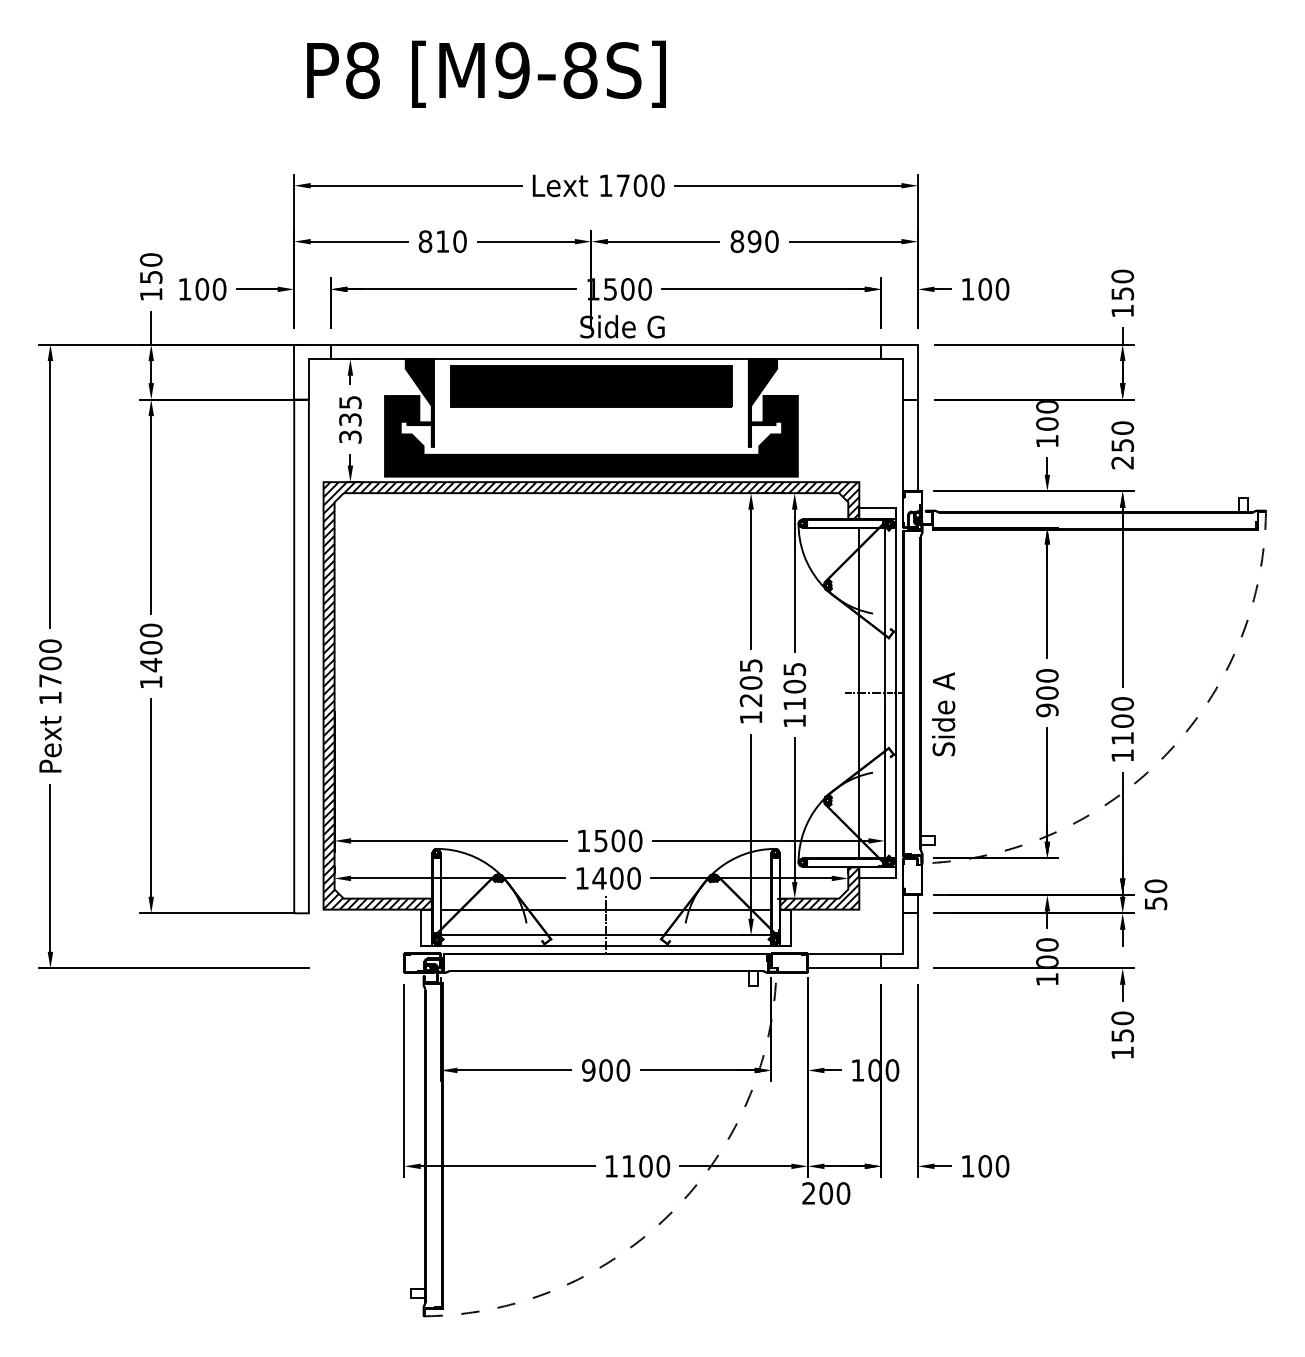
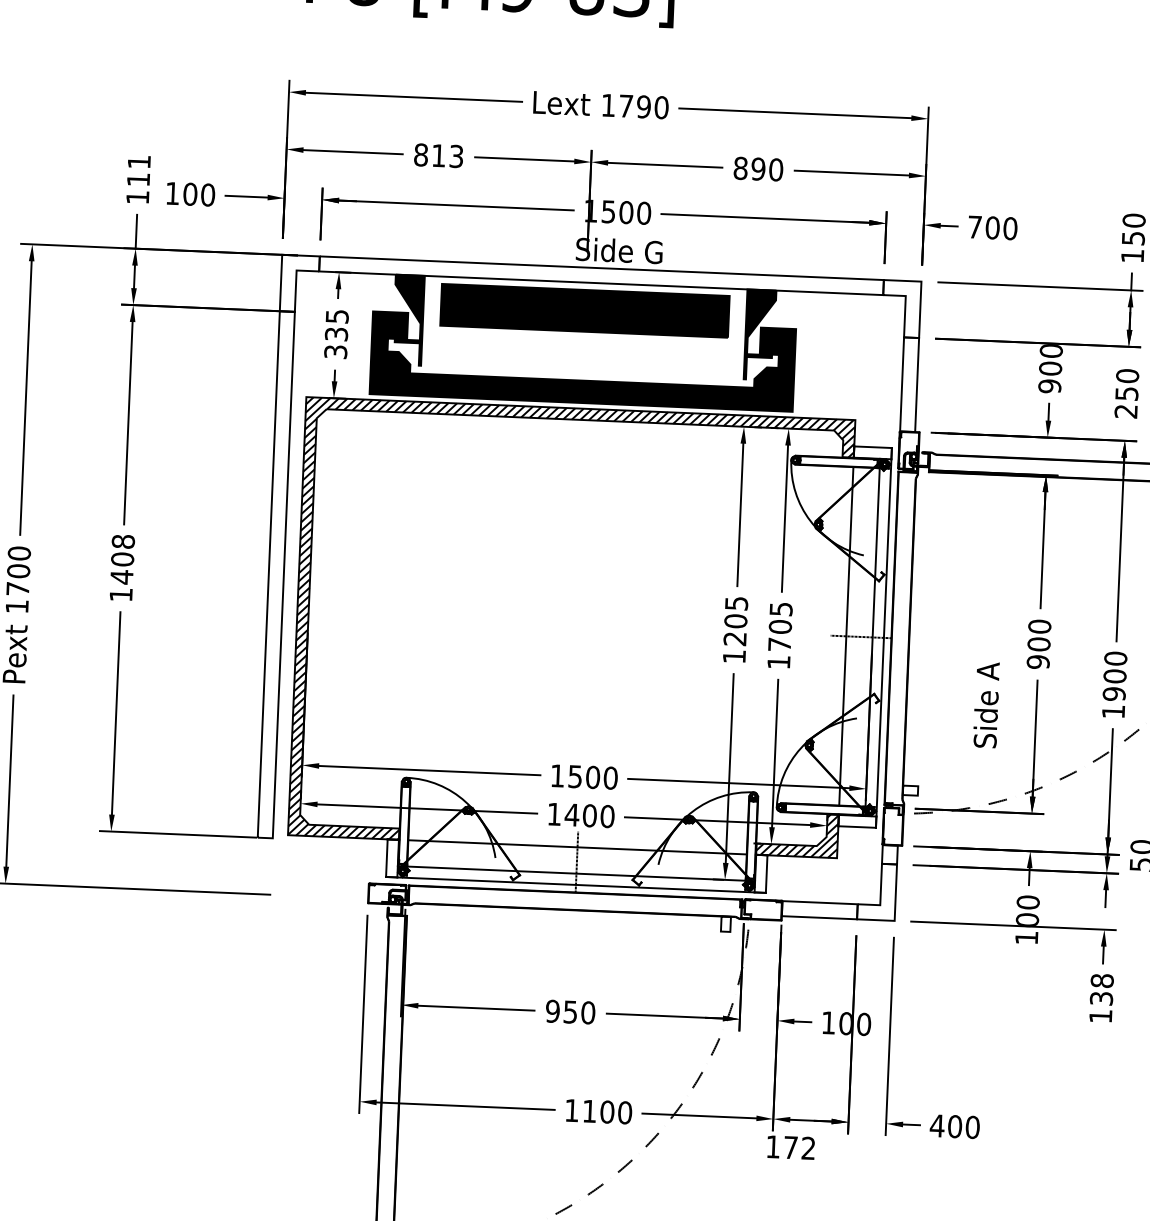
text: (640, 185) -> (643, 106), 1700 -> 1790
text: (459, 241) -> (456, 156), 810 -> 813
text: (151, 268) -> (139, 170), 150 -> 111
text: (967, 289) -> (974, 227), 100 -> 700
text: (1047, 441) -> (1050, 386), 100 -> 900
text: (151, 630) -> (123, 541), 1400 -> 1408
text: (794, 703) -> (779, 644), 1105 -> 1705
text: (943, 714) -> (986, 705), moved
text: (1122, 738) -> (1114, 694), 1100 -> 1900
text: (1122, 1026) -> (1101, 989), 150 -> 138
text: (605, 1070) -> (570, 1012), 900 -> 950
text: (967, 1166) -> (936, 1126), 100 -> 400
text: (826, 1193) -> (791, 1147), 200 -> 172

